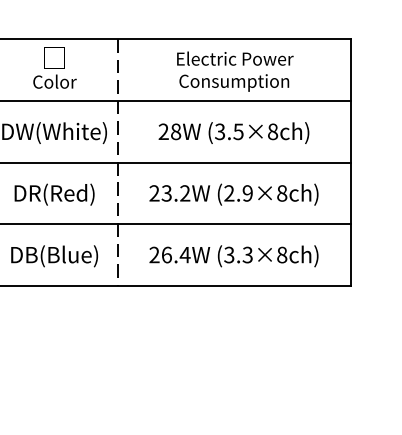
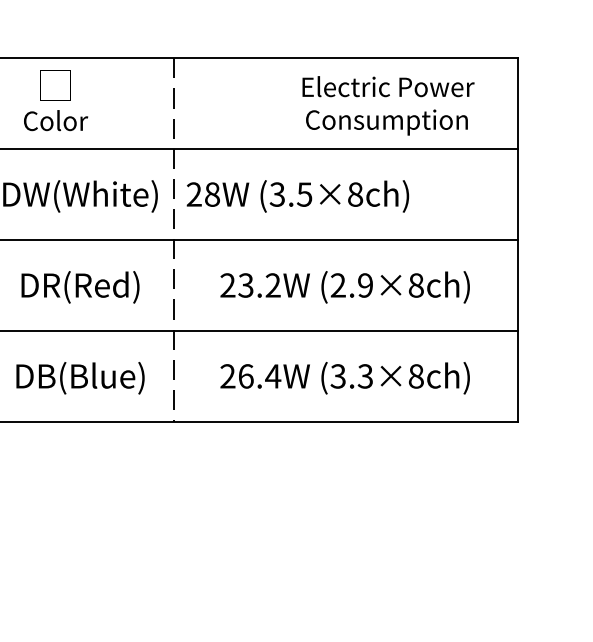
text: (54, 67) -> (55, 99), moved
text: (235, 71) -> (388, 105), moved
text: (233, 132) -> (297, 195), moved

